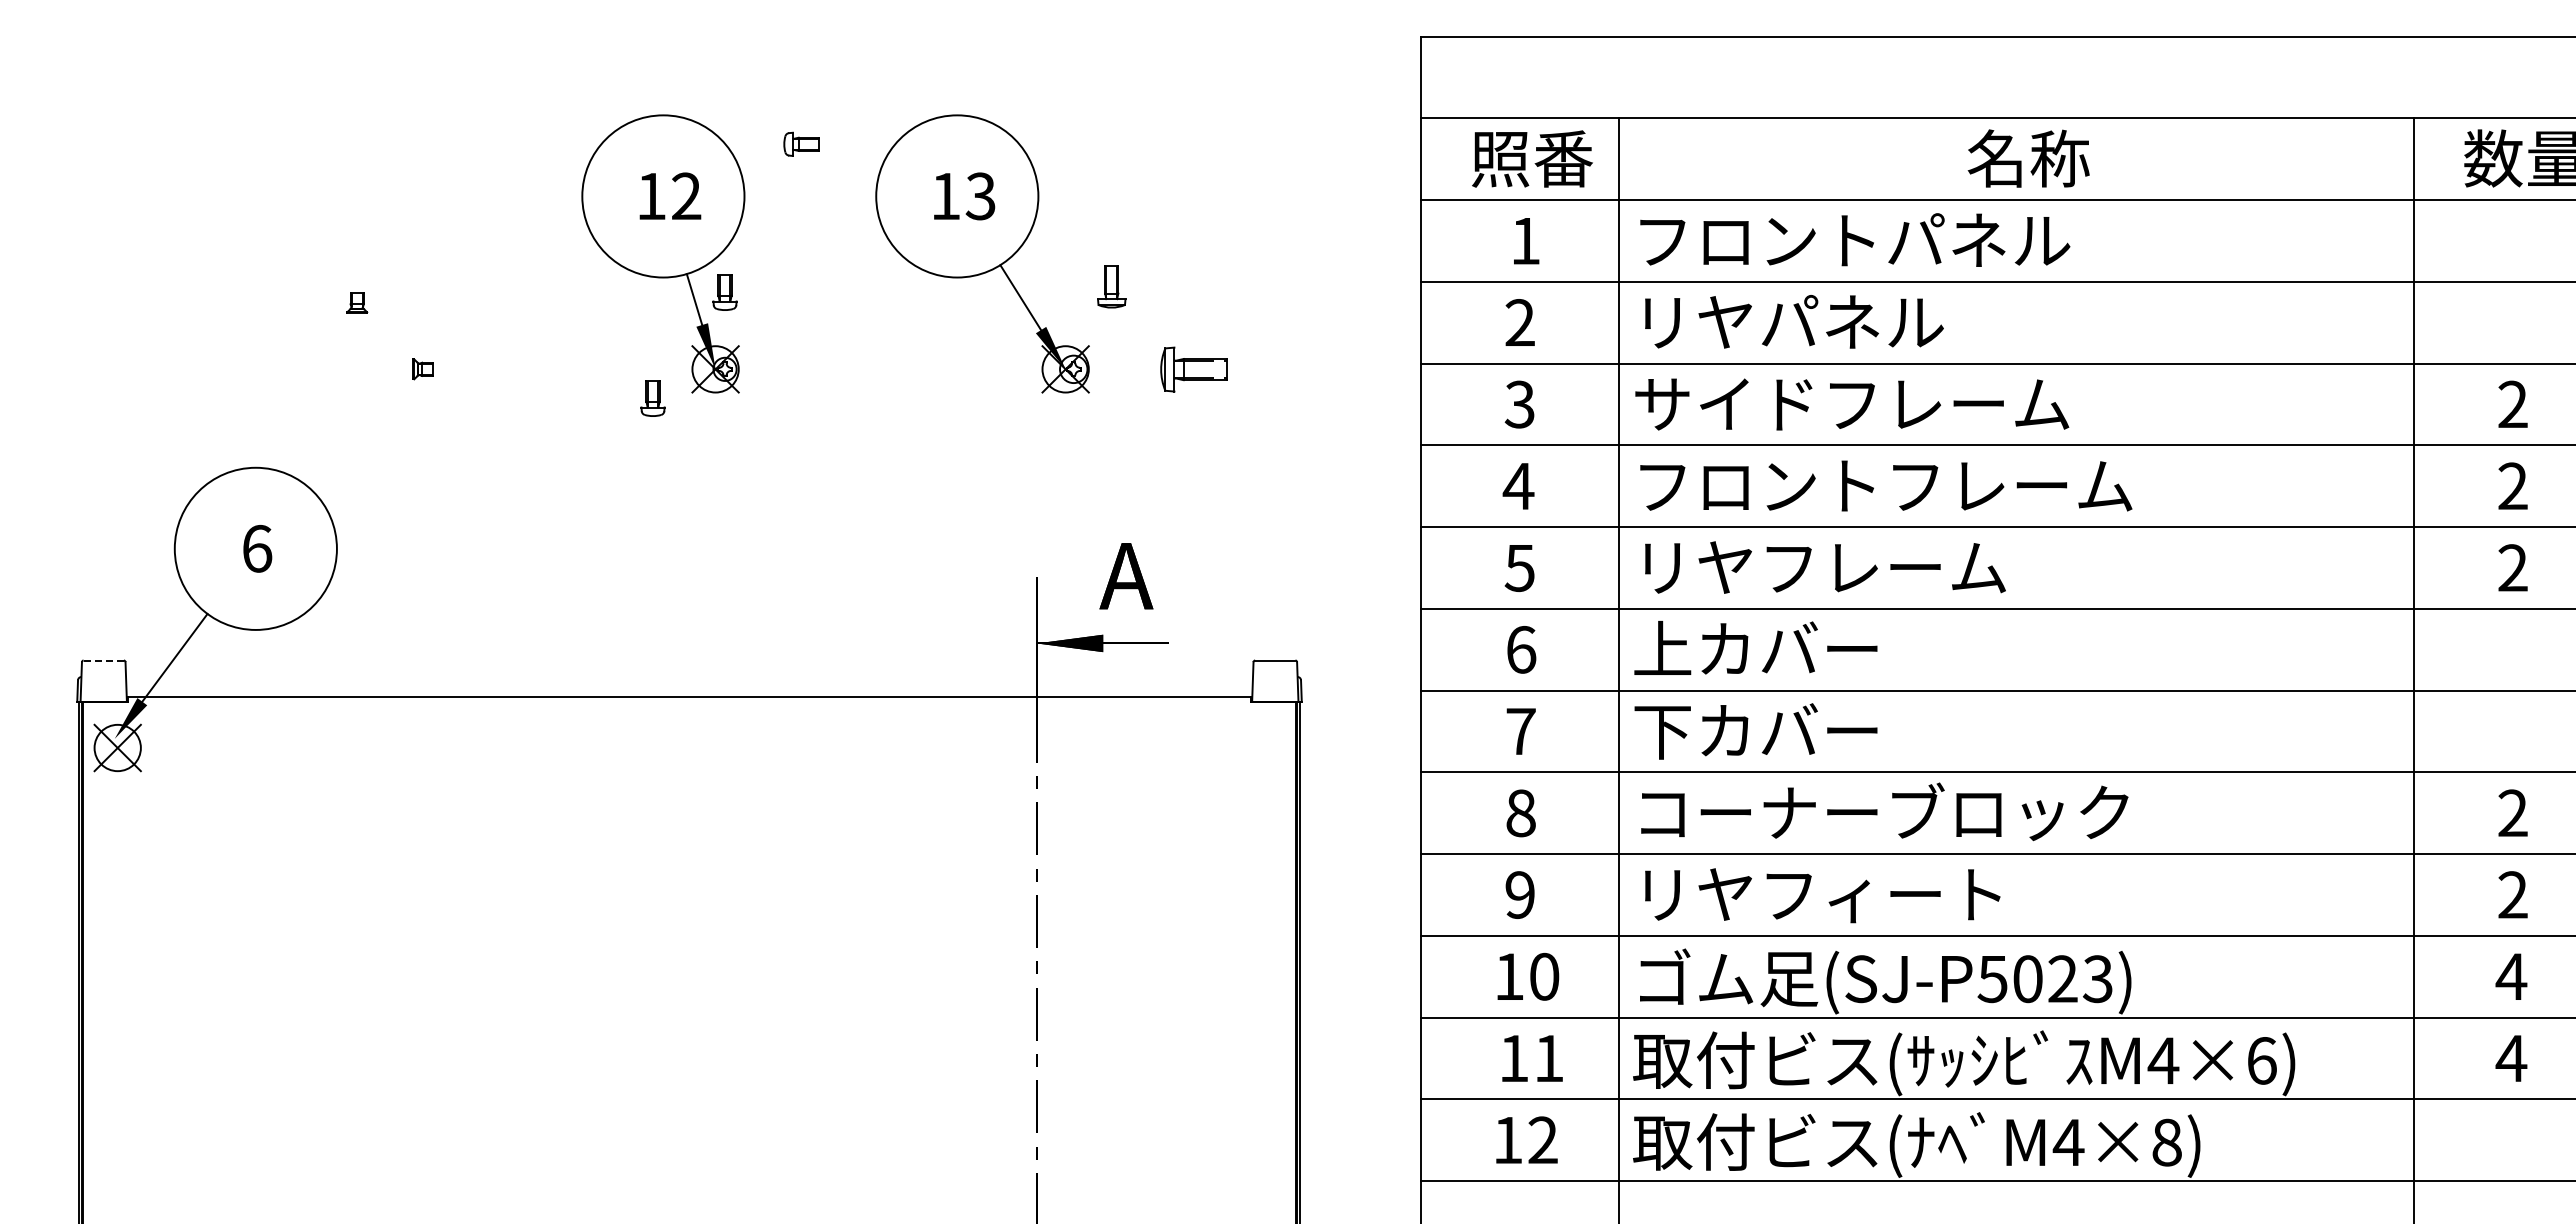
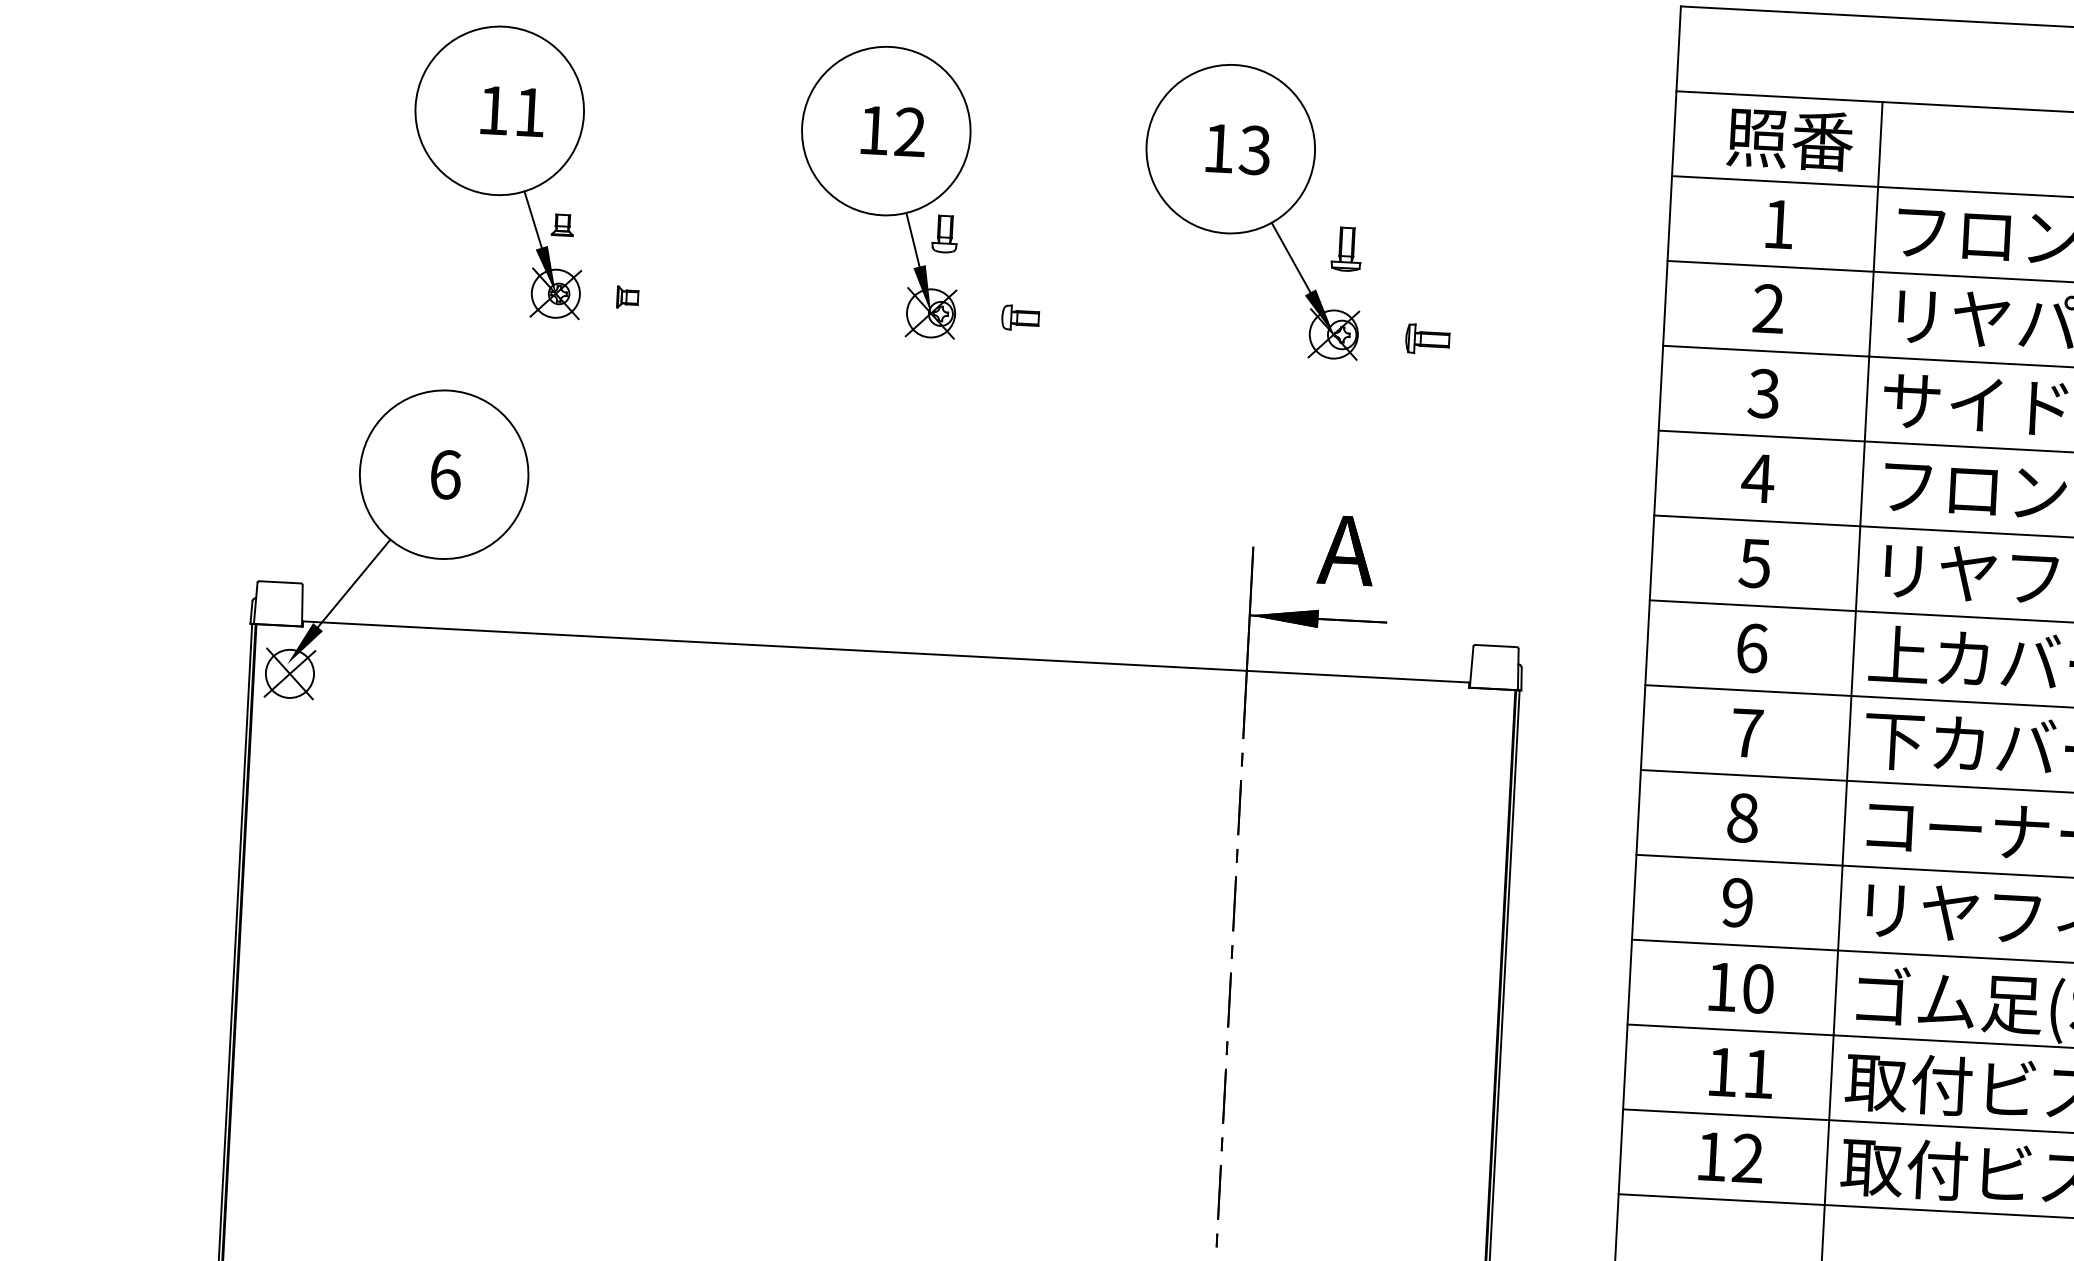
part: (801, 143) -> (1020, 317), moved
part: (293, 253) -> (499, 170), added
part: (982, 253) -> (1253, 209), moved
part: (1193, 368) -> (1427, 338), size x0.62
part: (652, 398) -> (863, 340), removed
line: (104, 660) -> (280, 582), dashed -> solid

